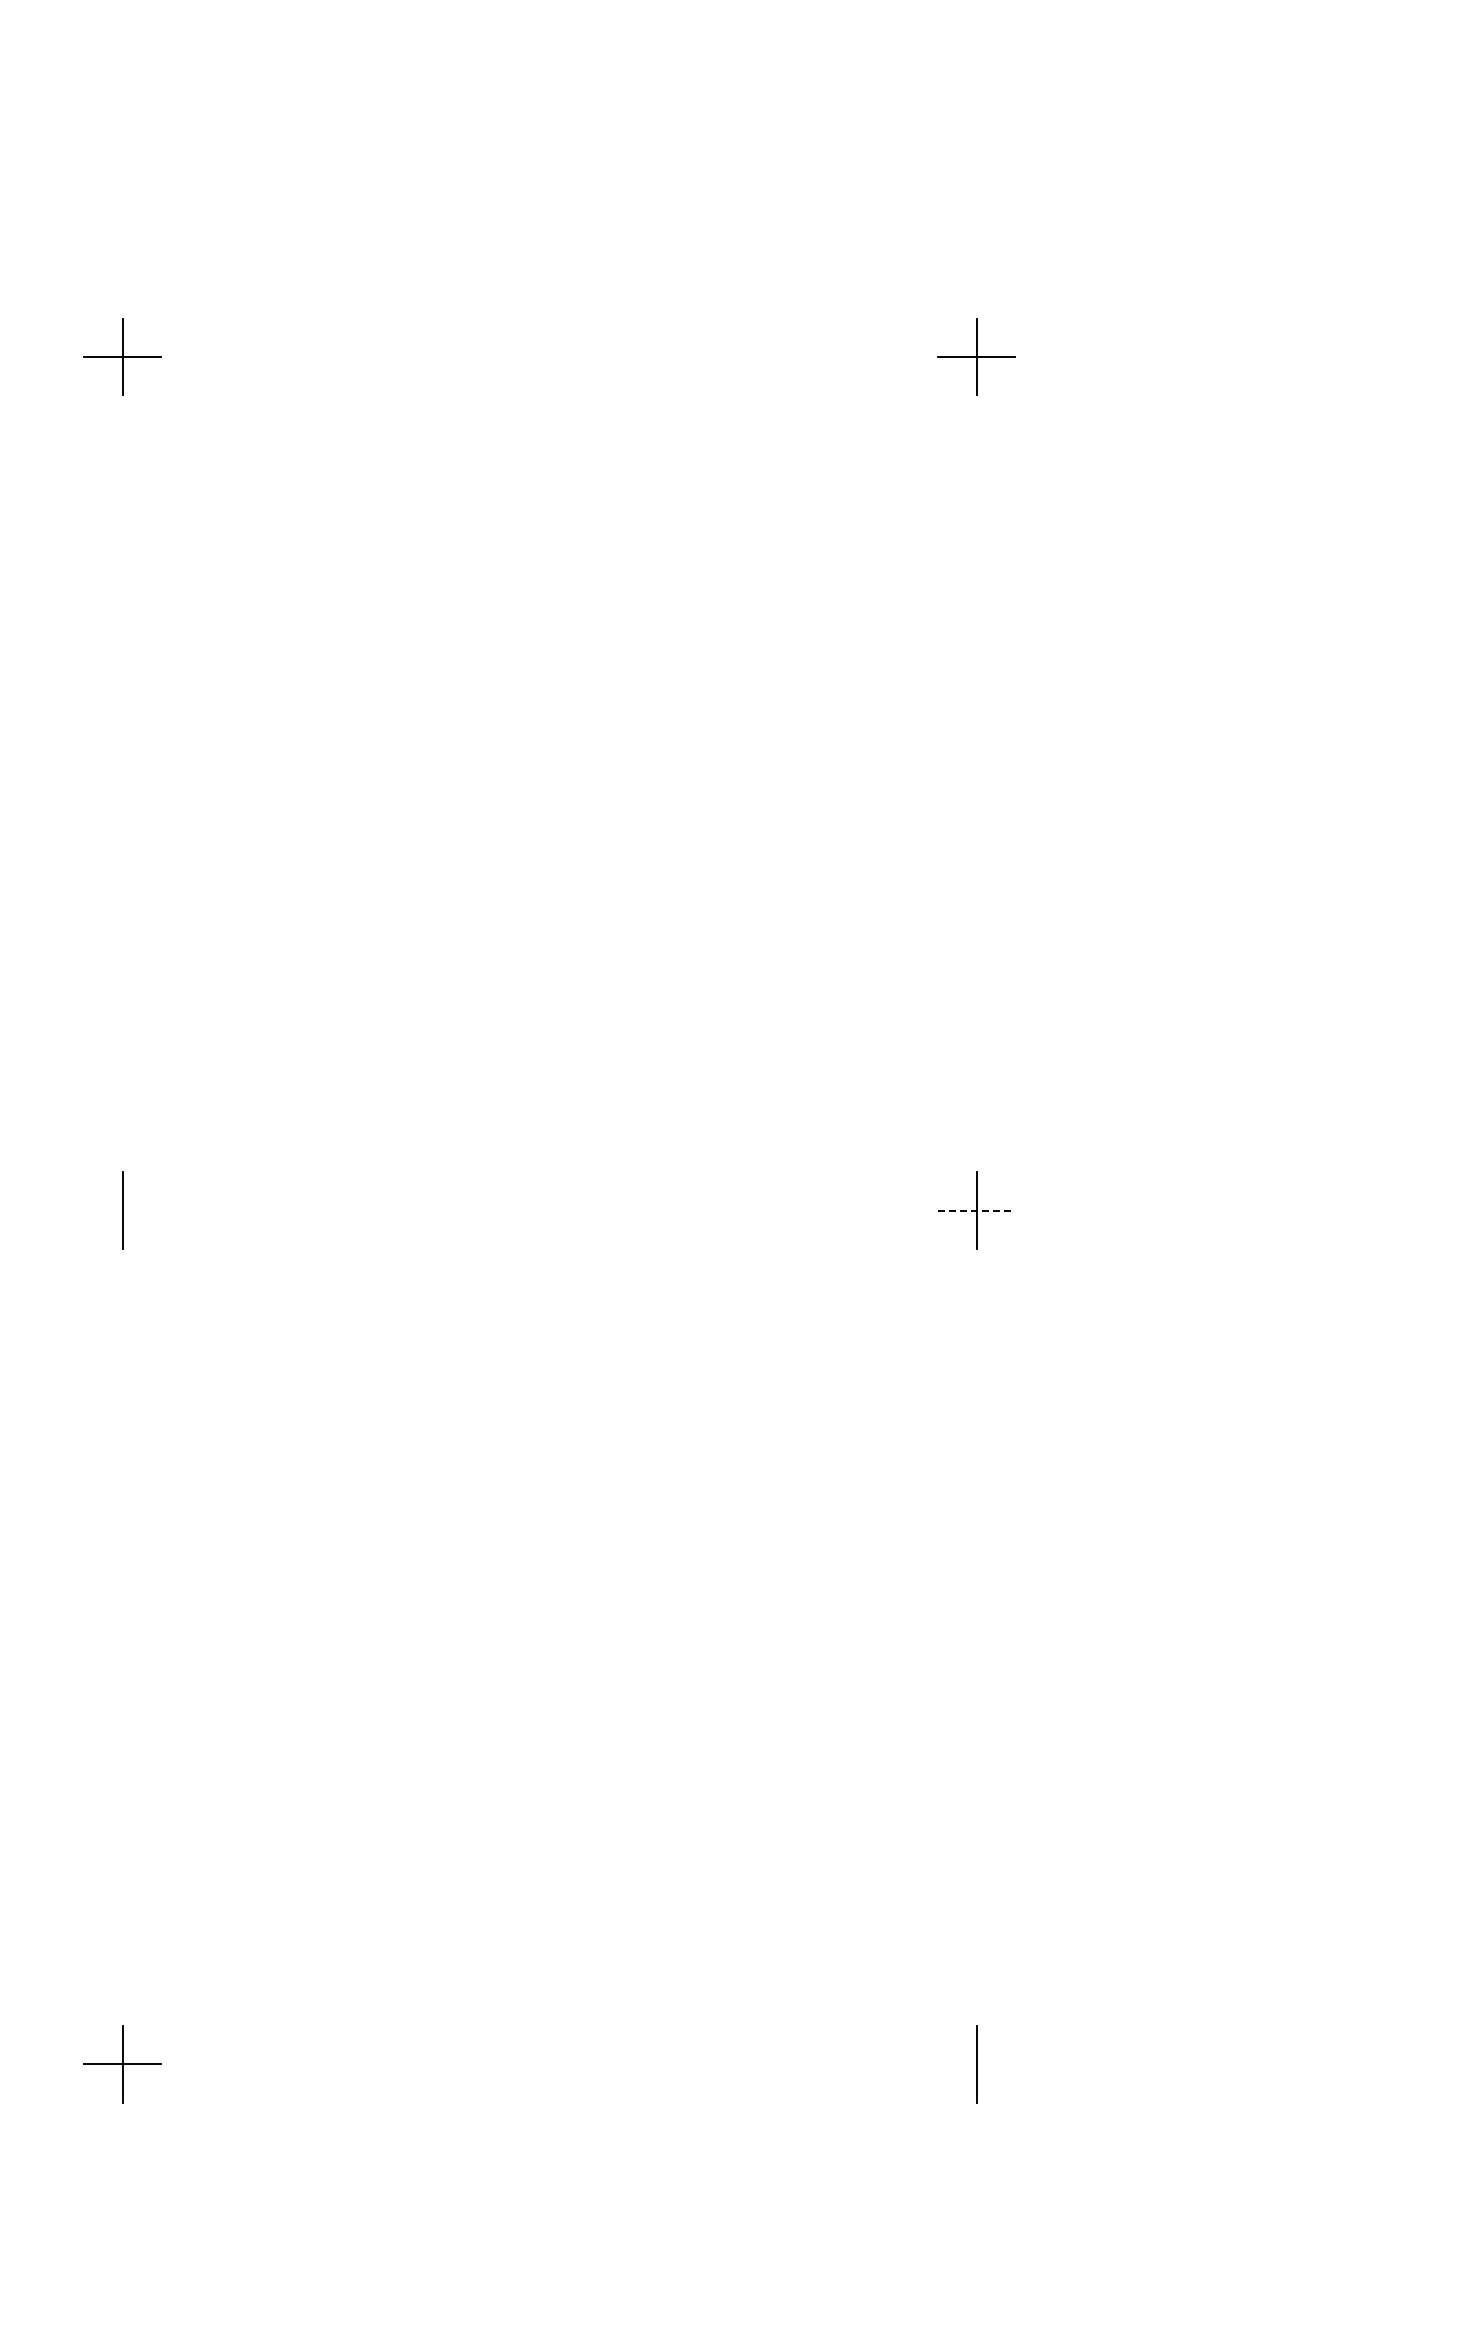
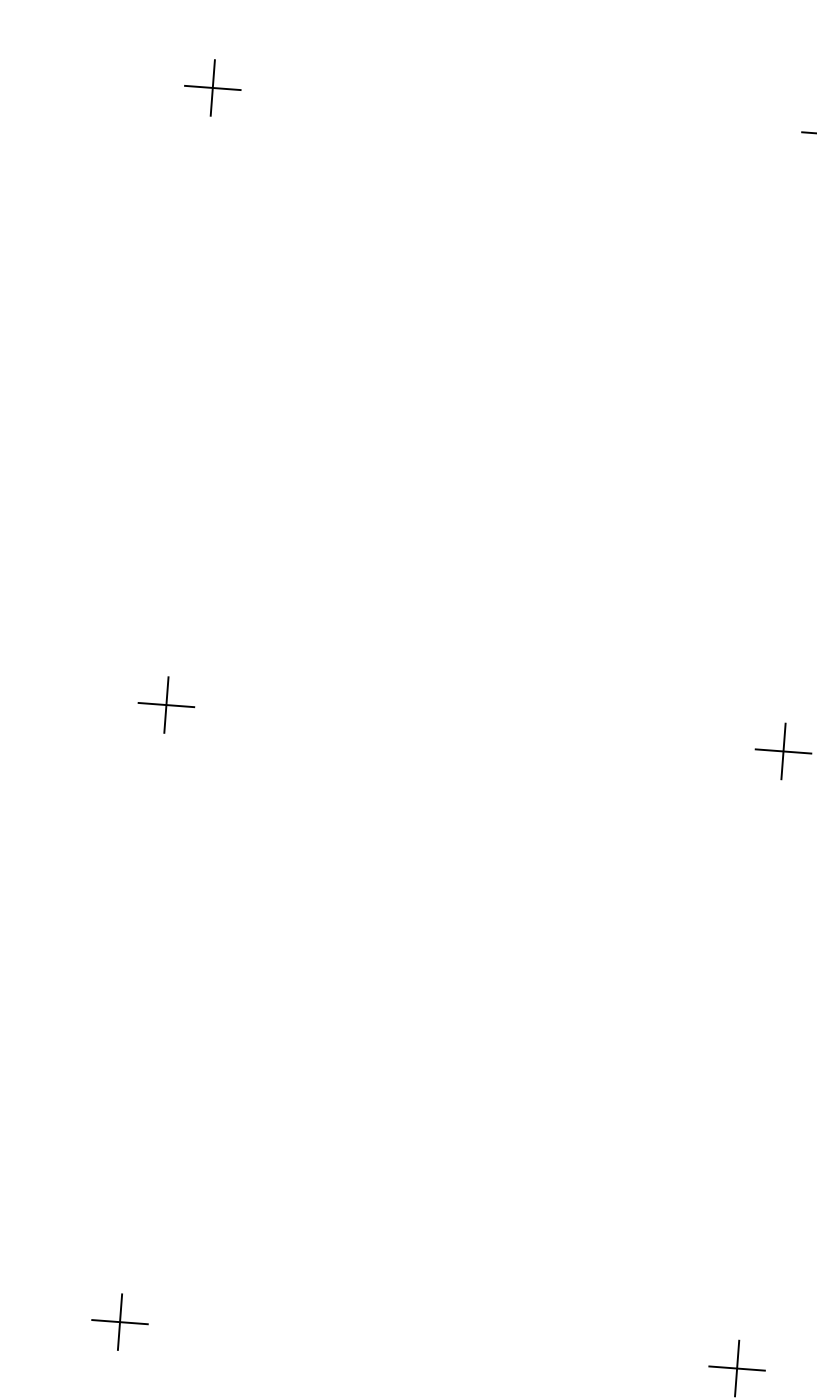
line: (122, 1210) -> (166, 704), added
line: (977, 1210) -> (784, 751), dashed -> solid
line: (976, 2064) -> (737, 1368), added

